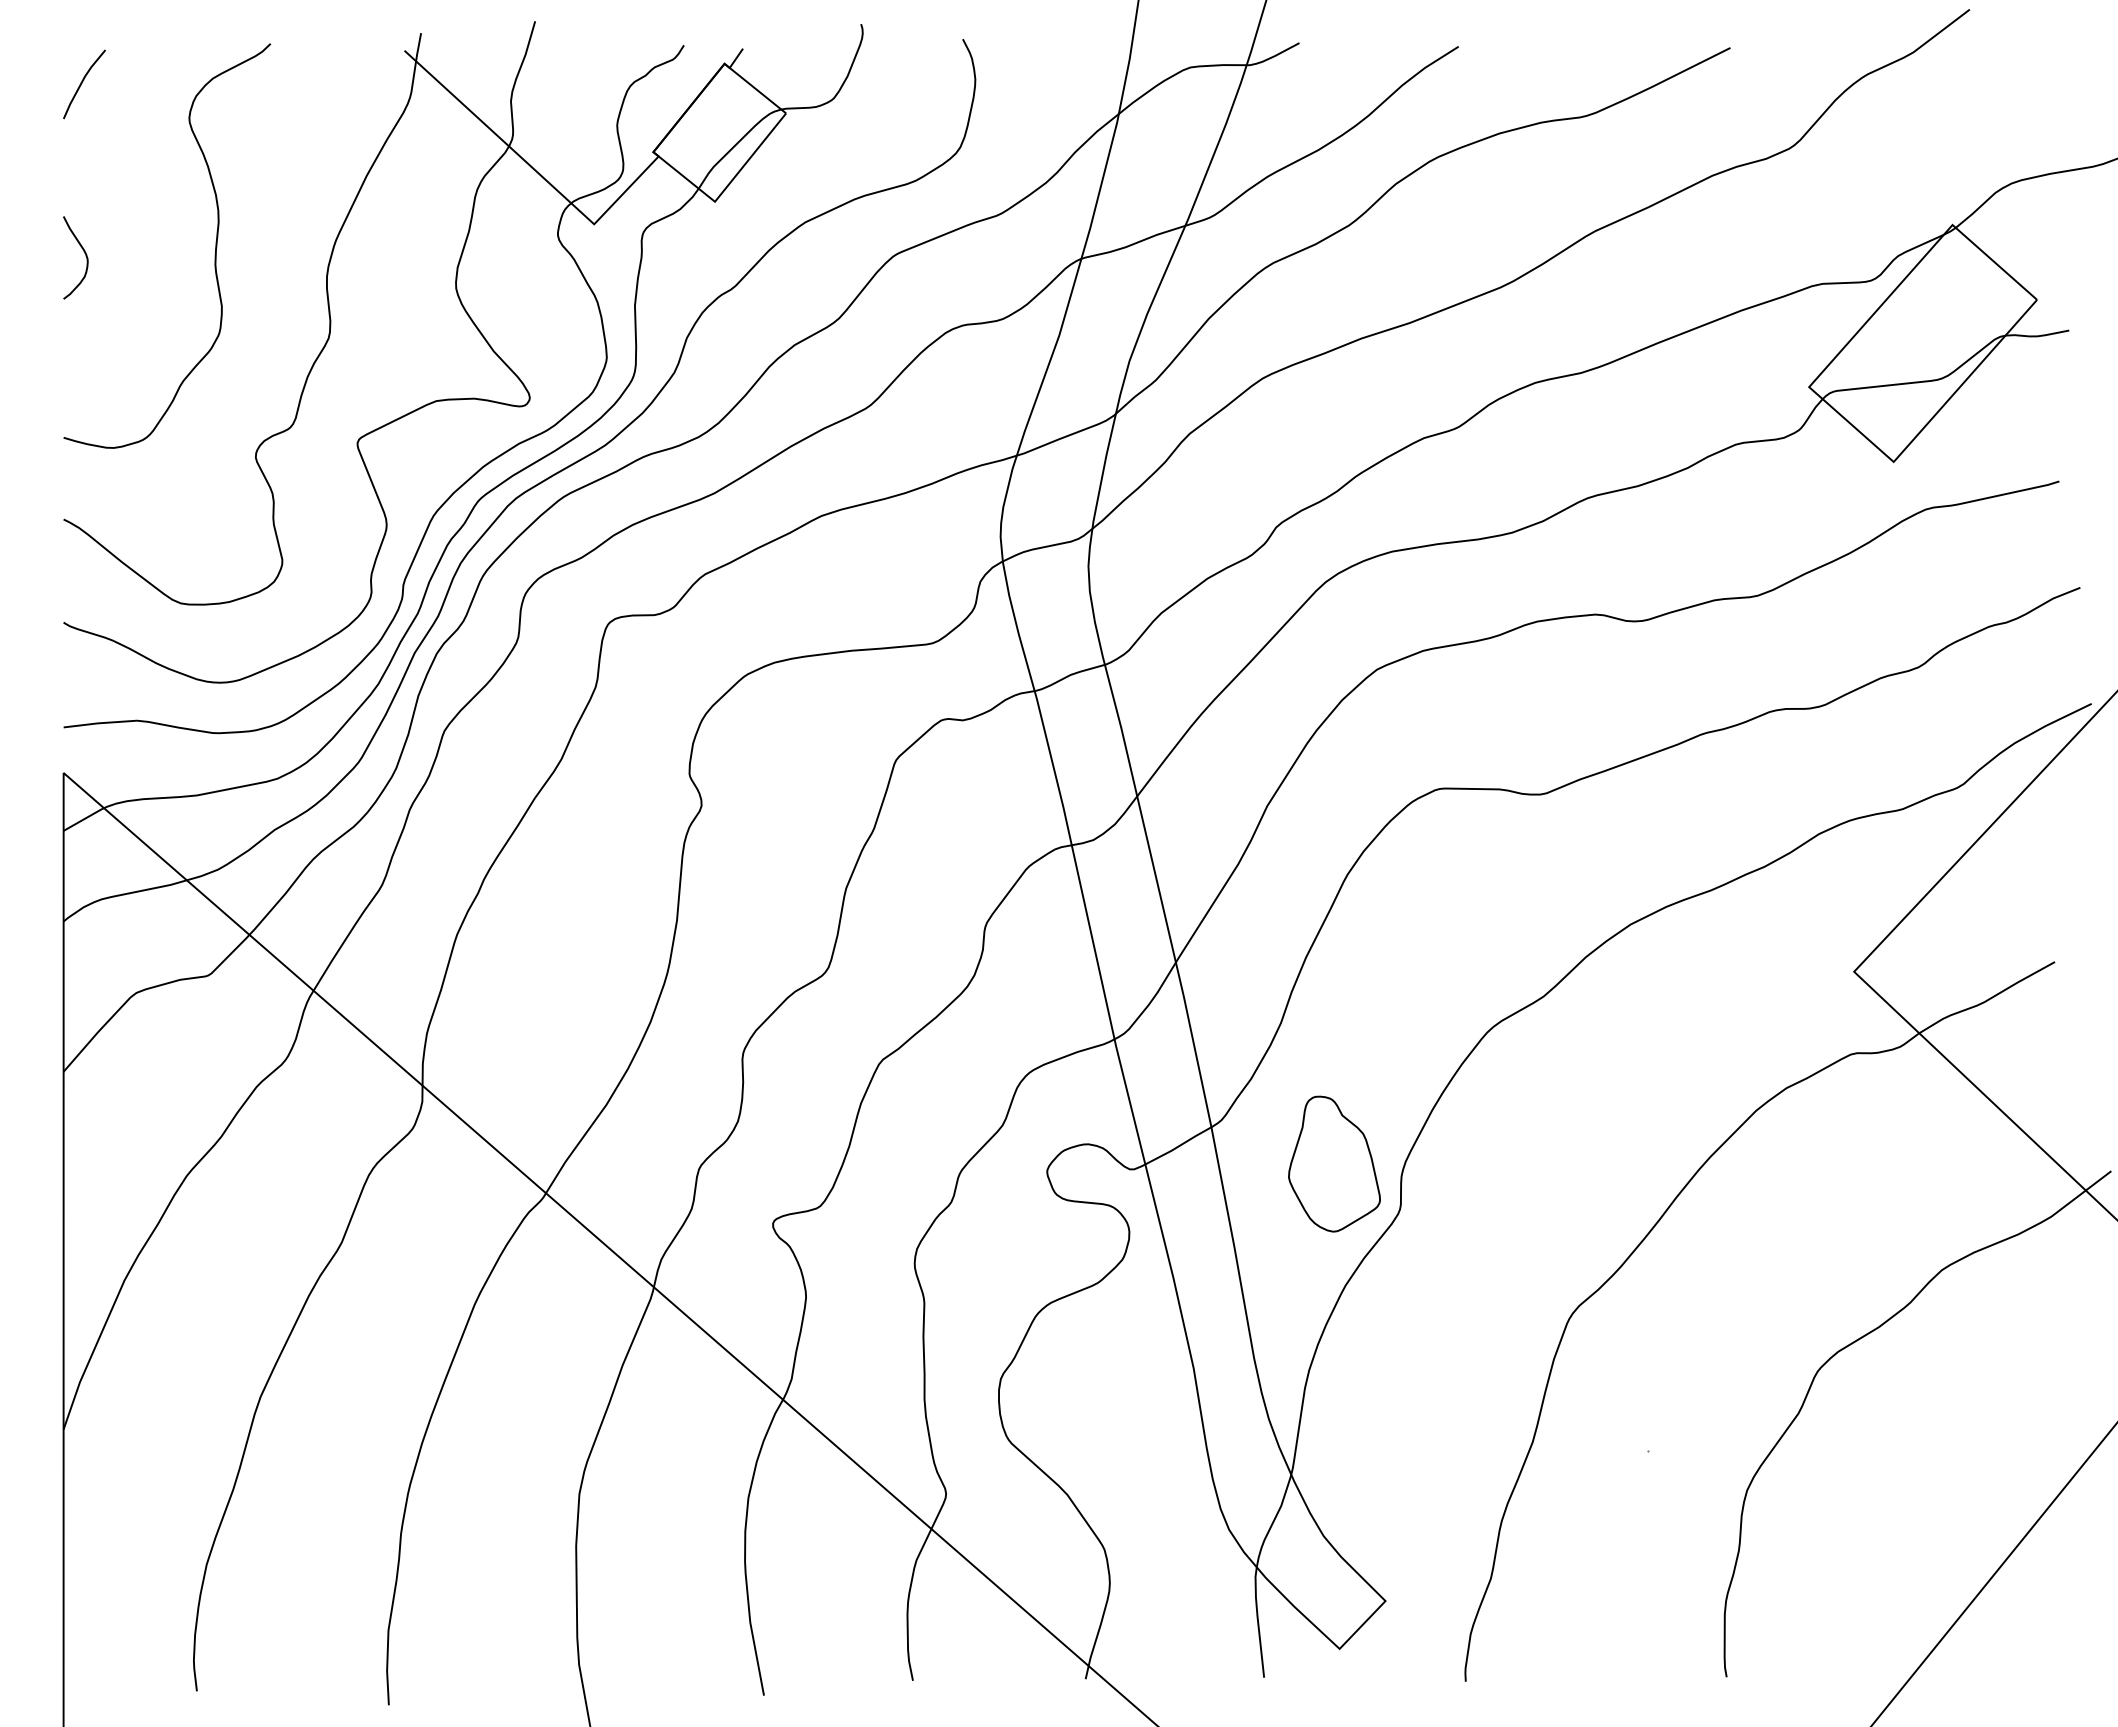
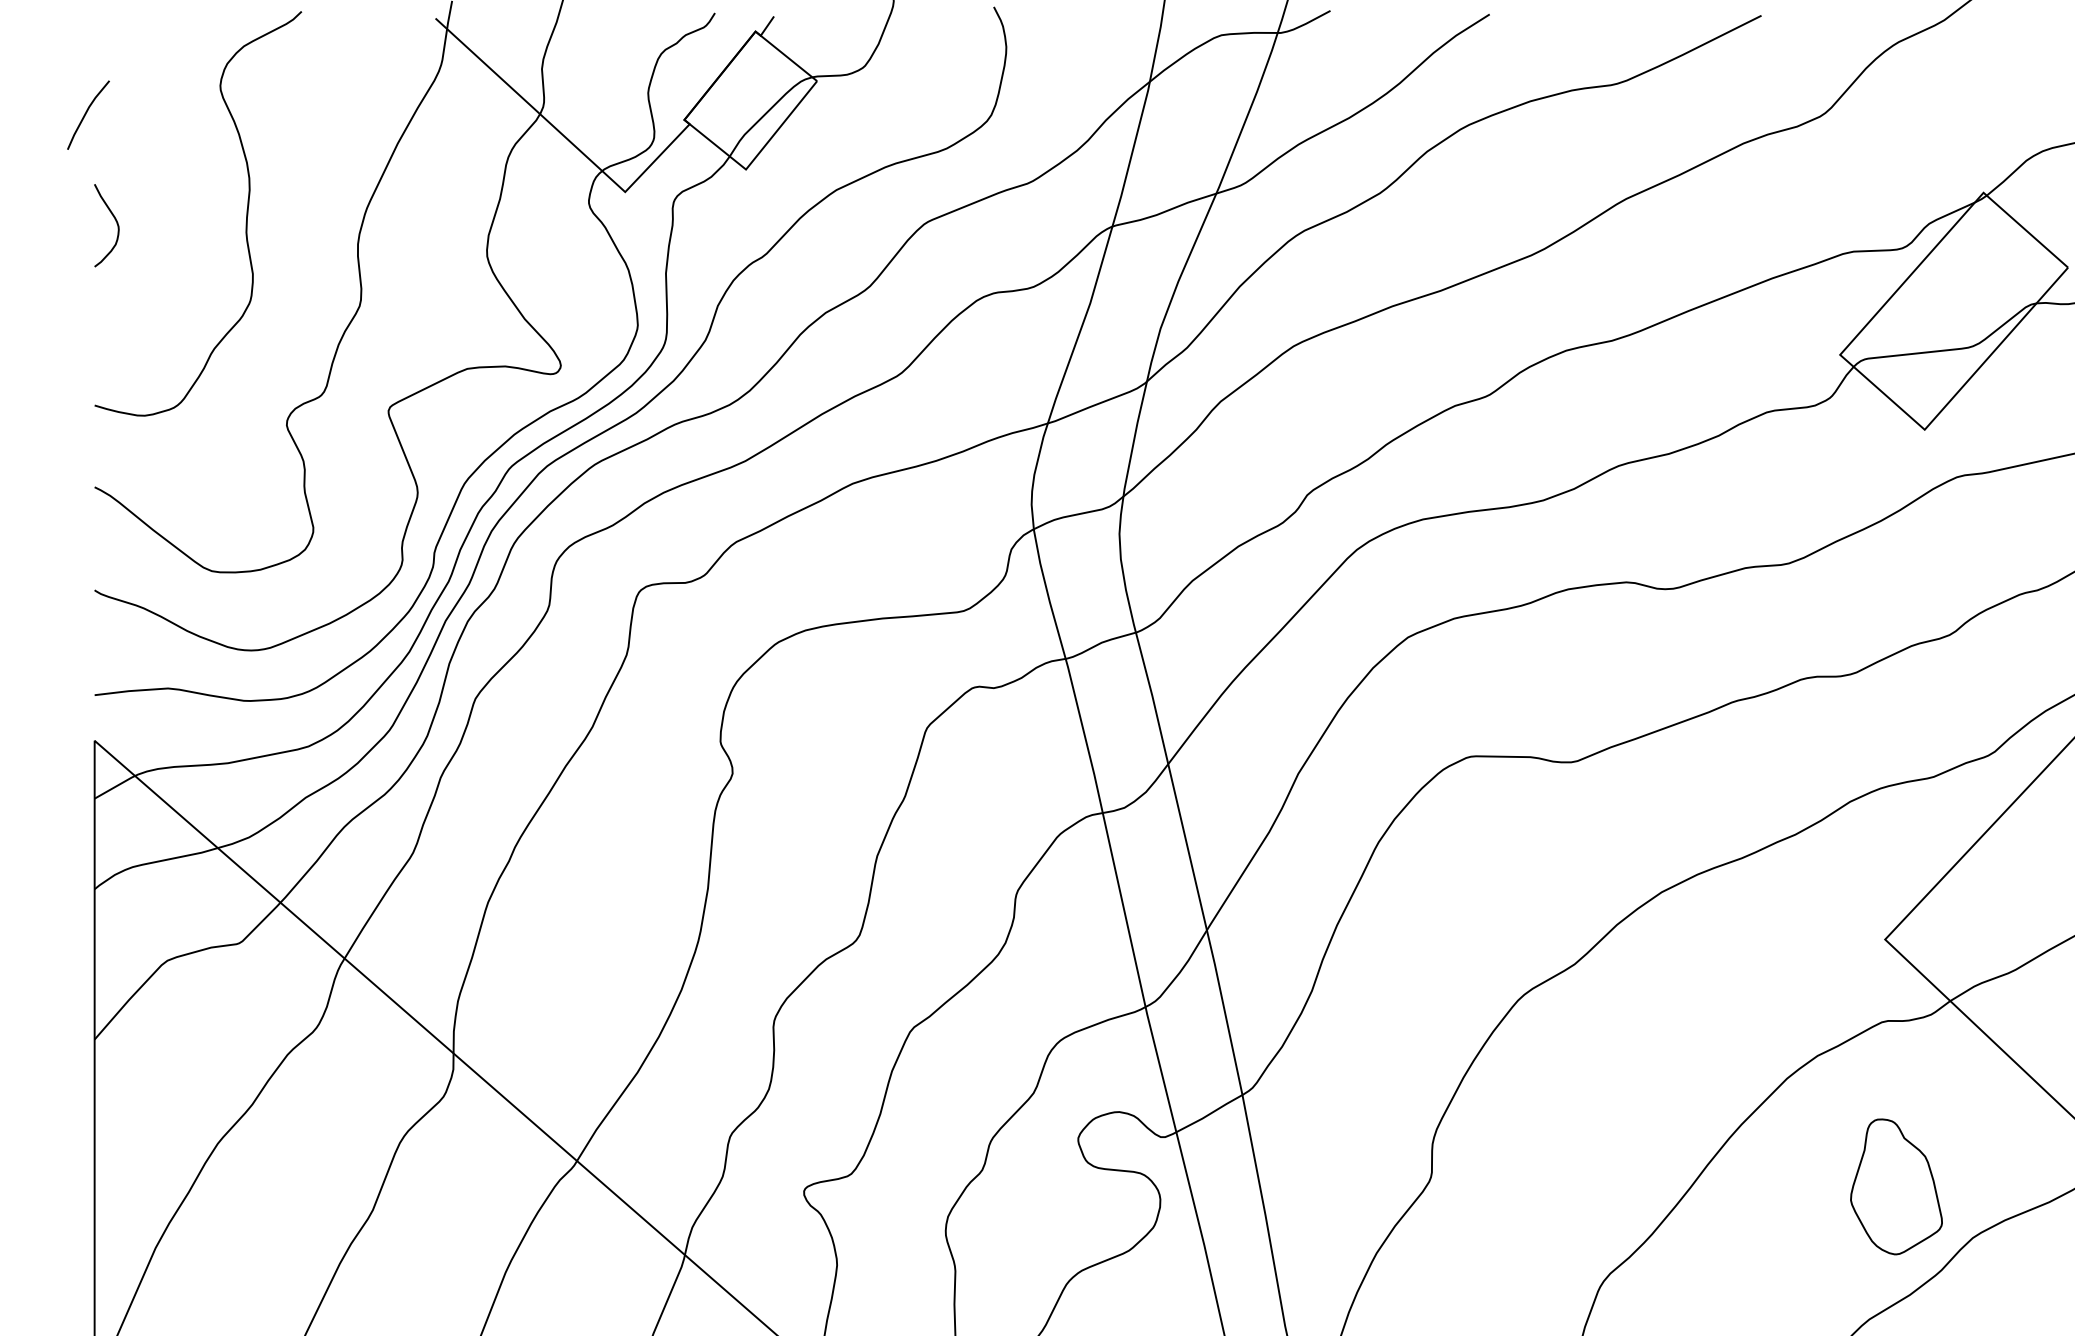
line: (82, 83) -> (86, 114), moved
part: (1334, 1163) -> (1896, 1186), moved

